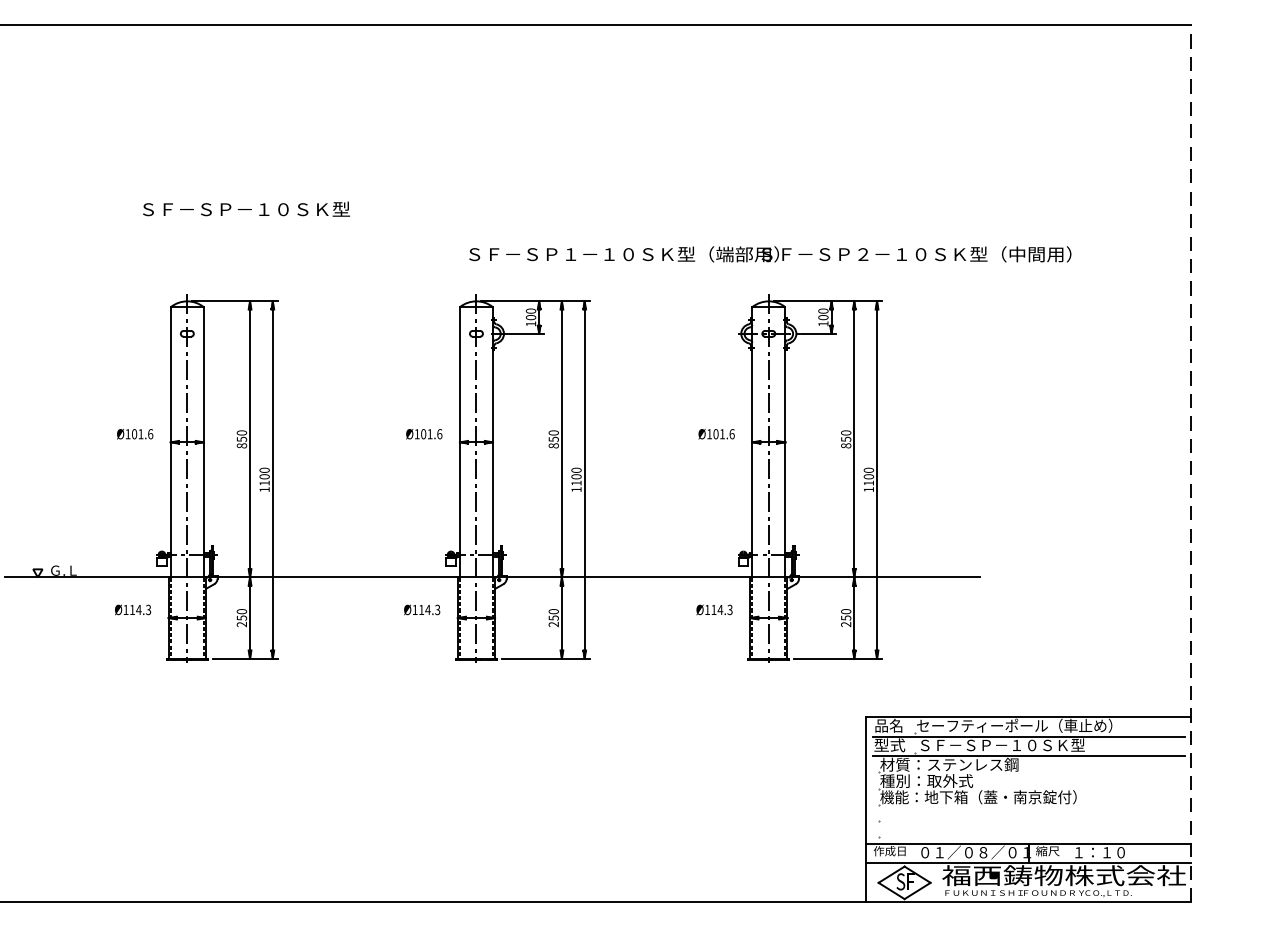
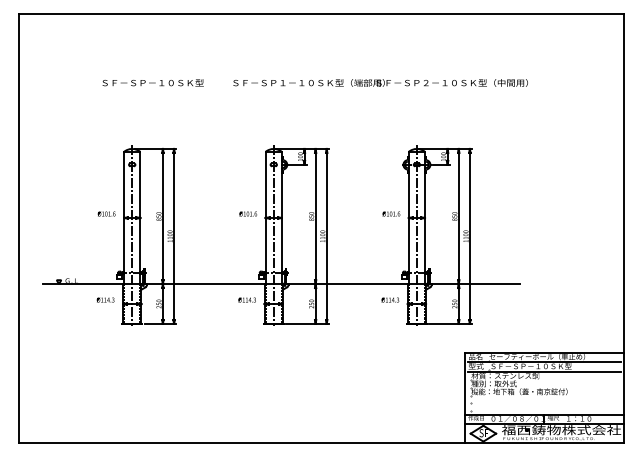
text: (245, 208) -> (152, 82), moved
text: (769, 253) -> (380, 82), moved
line: (1190, 463) -> (623, 228), dashed -> solid

